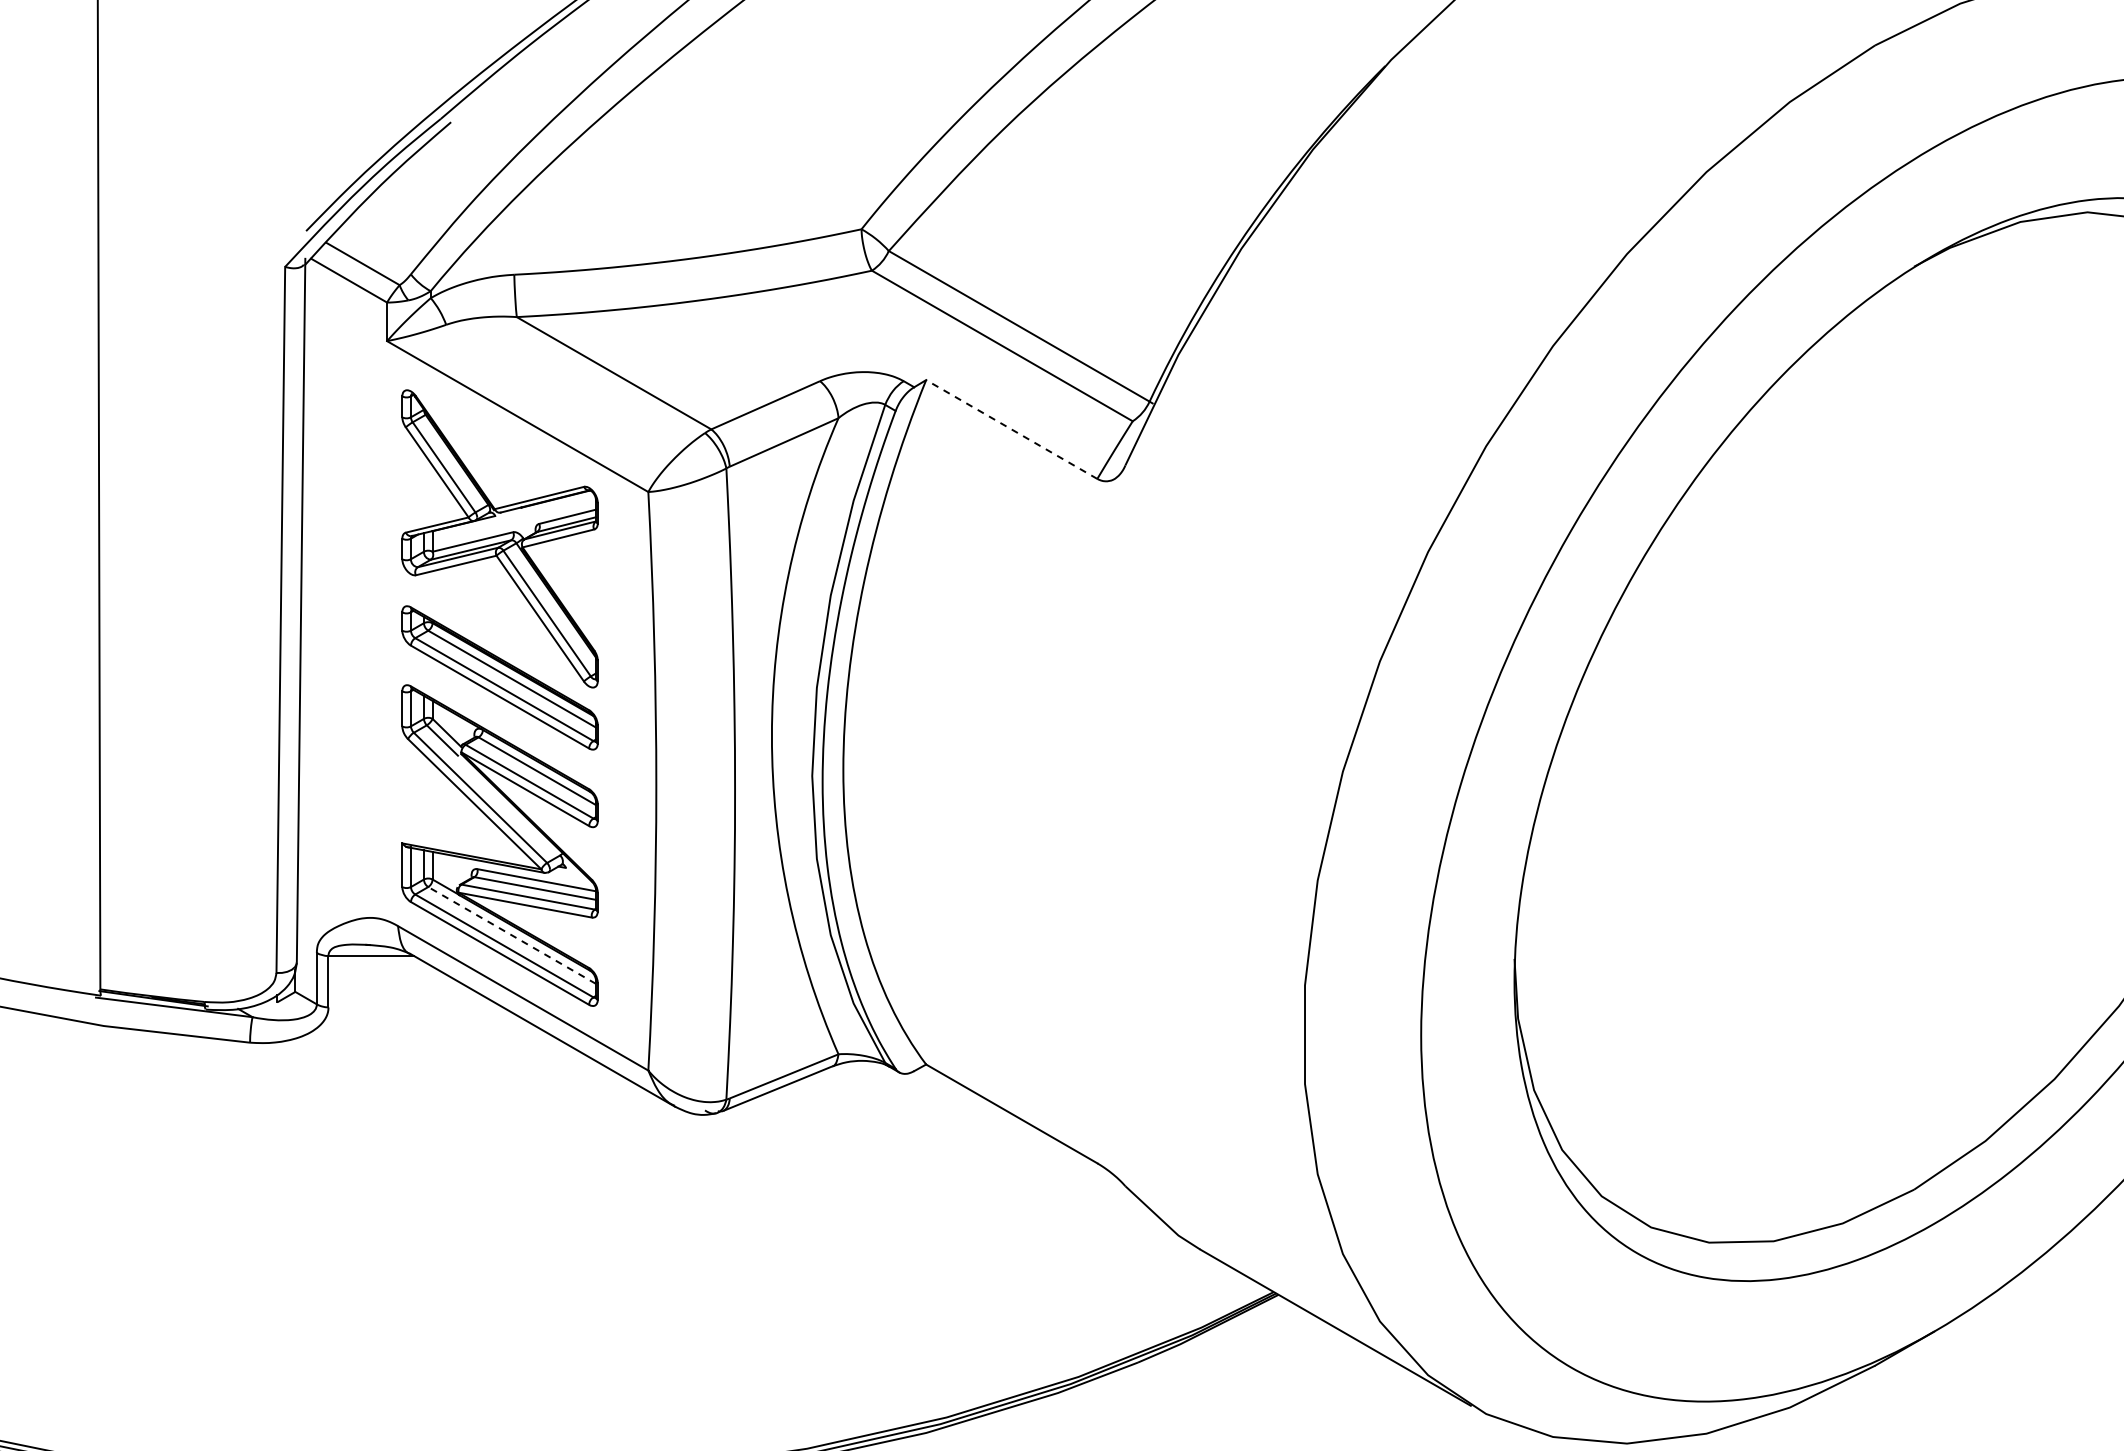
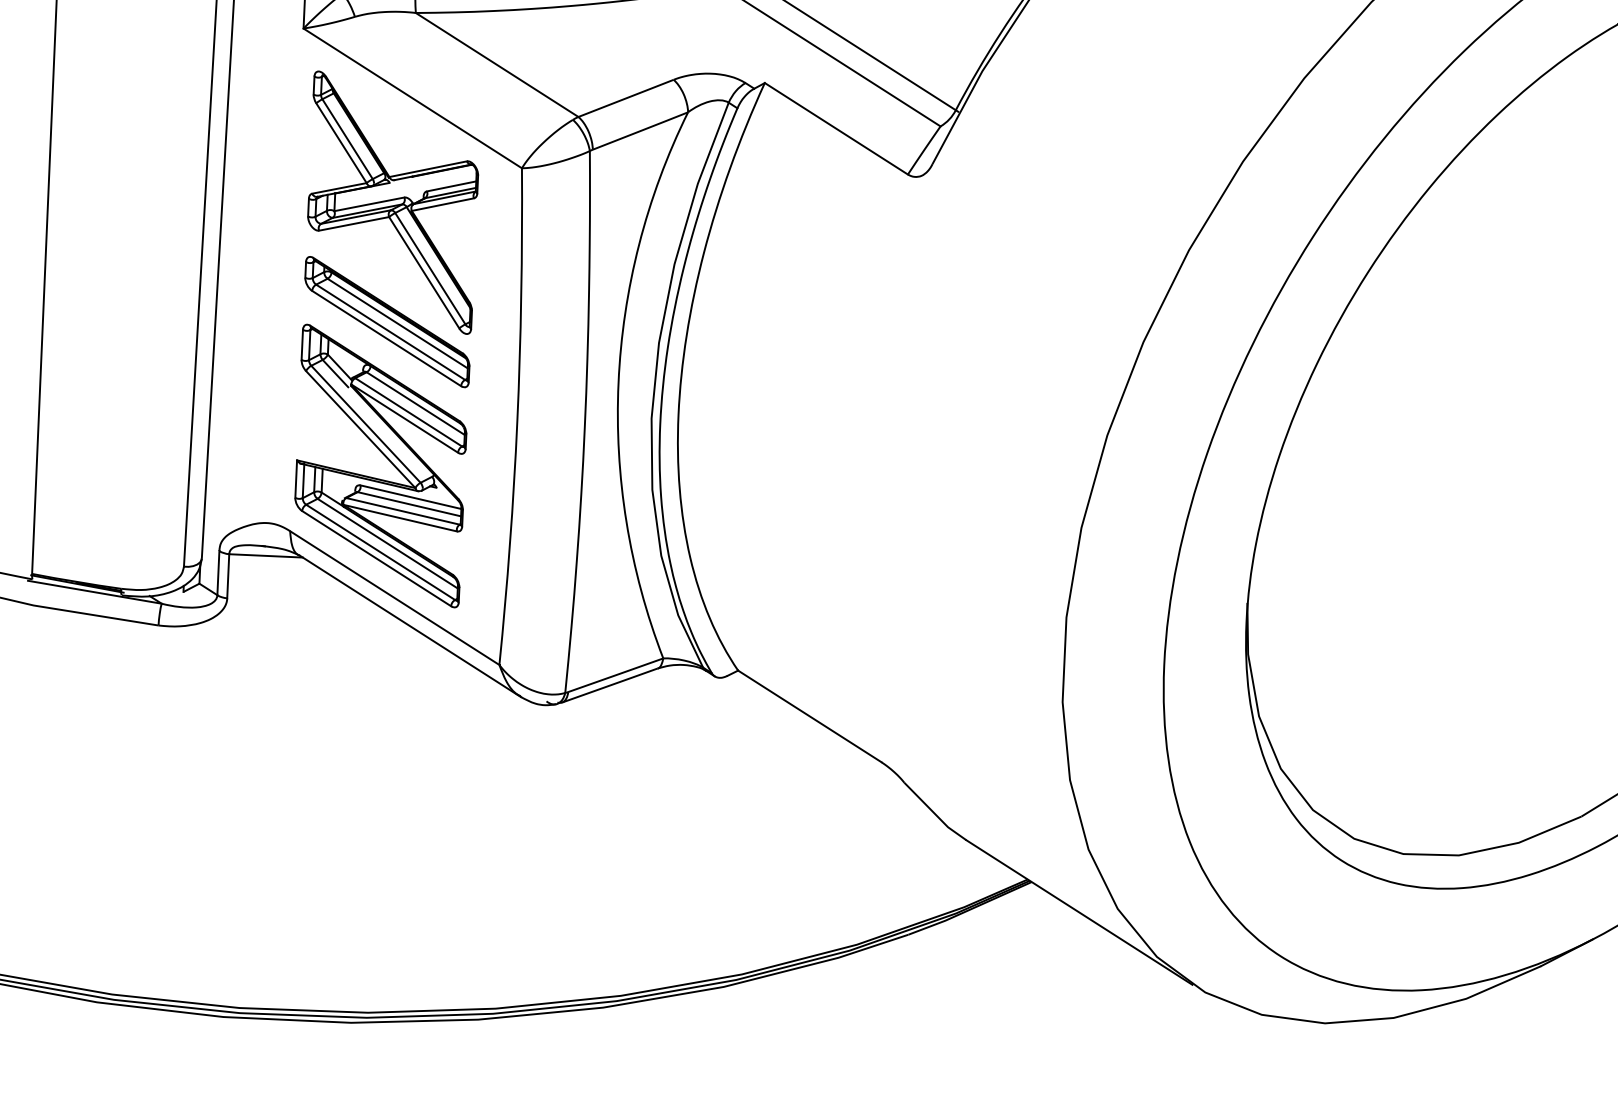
line: (1011, 429) -> (836, 128), dashed -> solid
line: (512, 935) -> (388, 543), dashed -> solid

